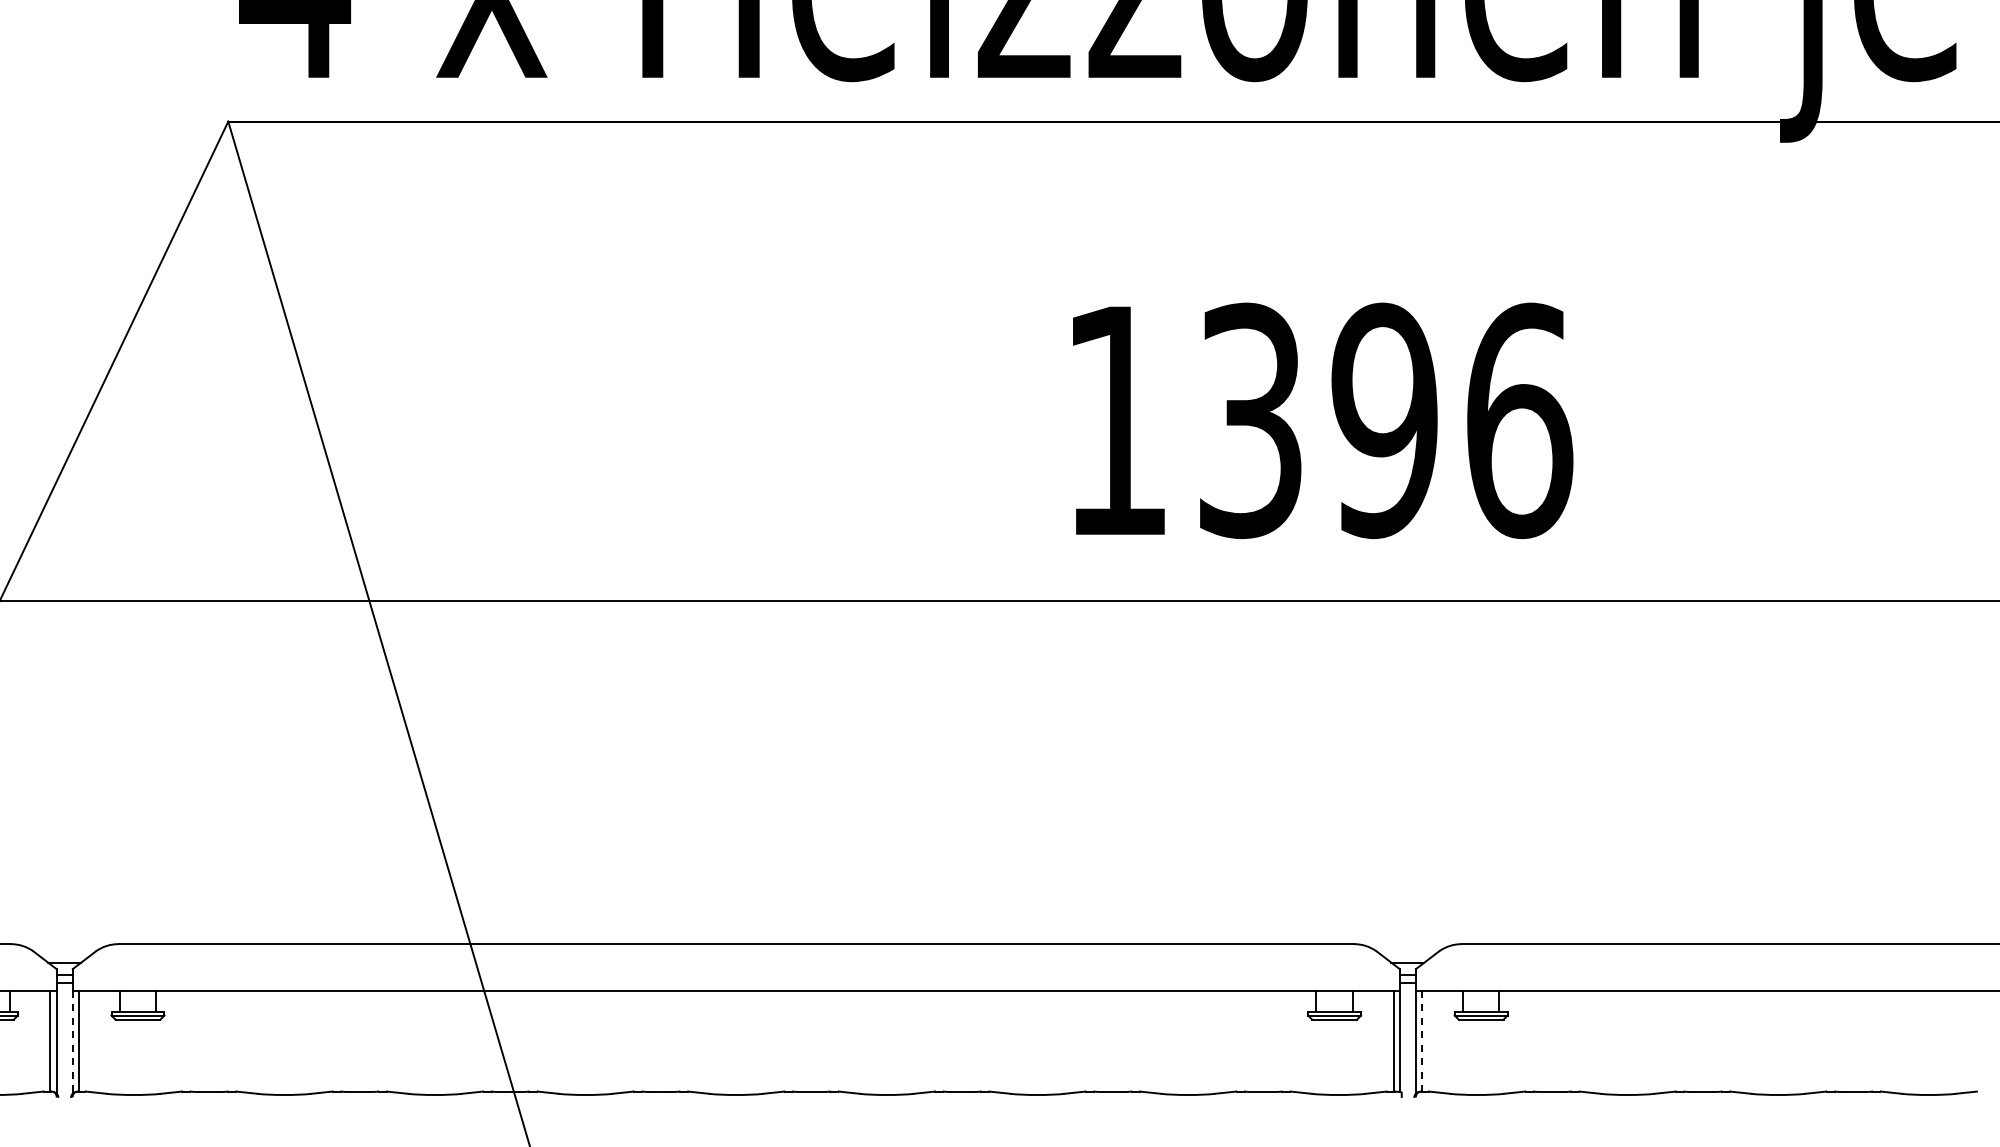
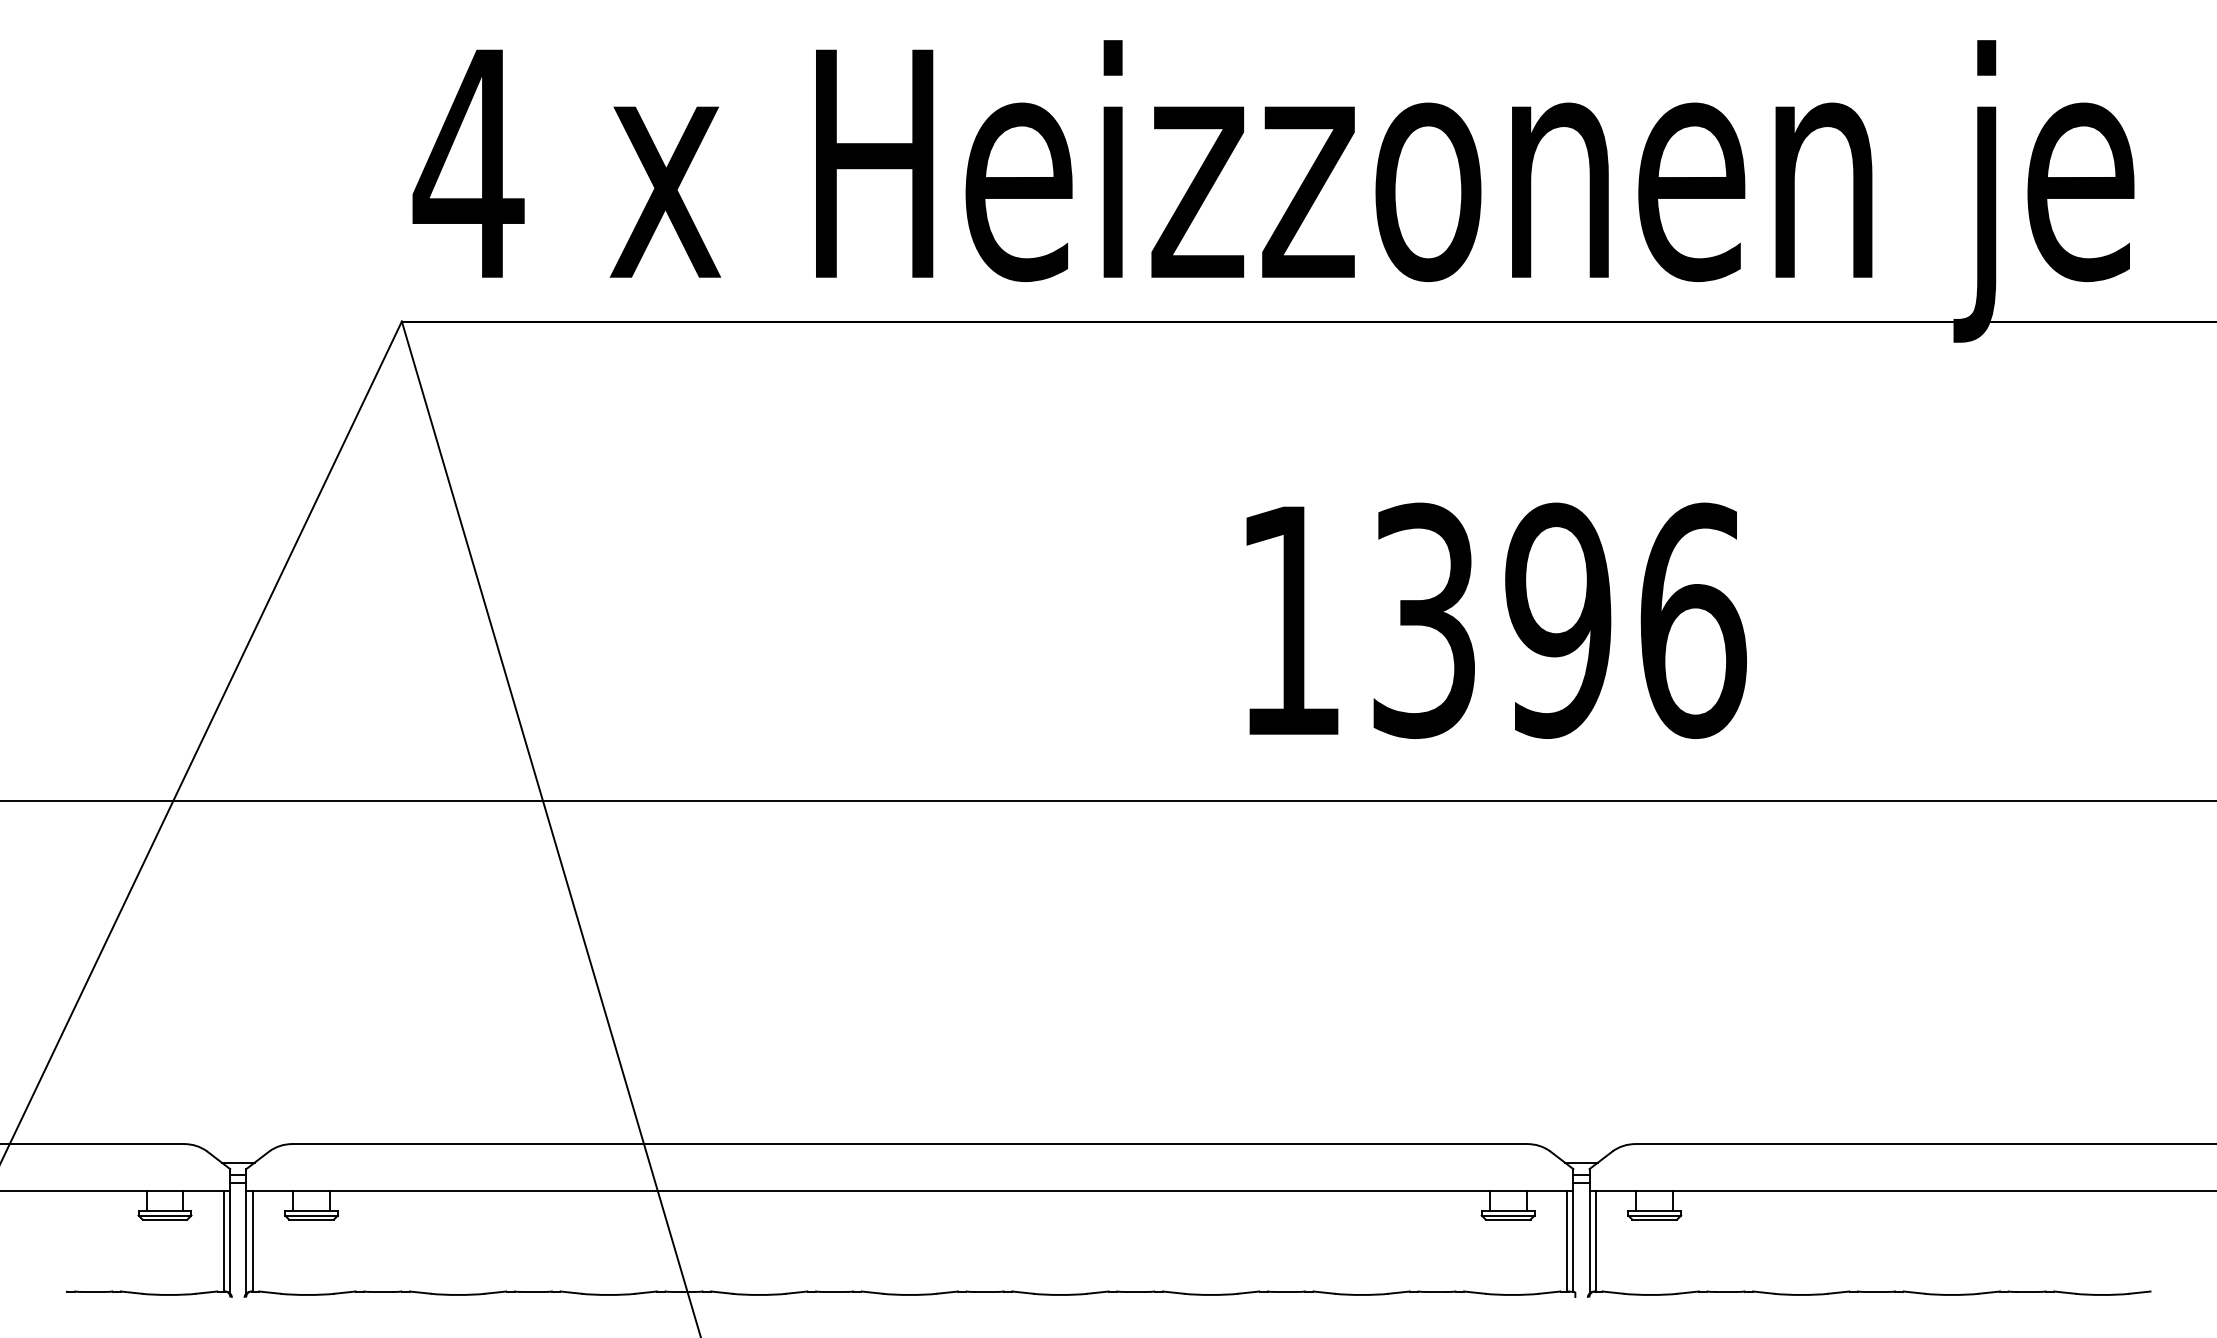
line: (1421, 1041) -> (1595, 1241), dashed -> solid
line: (72, 1042) -> (246, 1242), dashed -> solid

